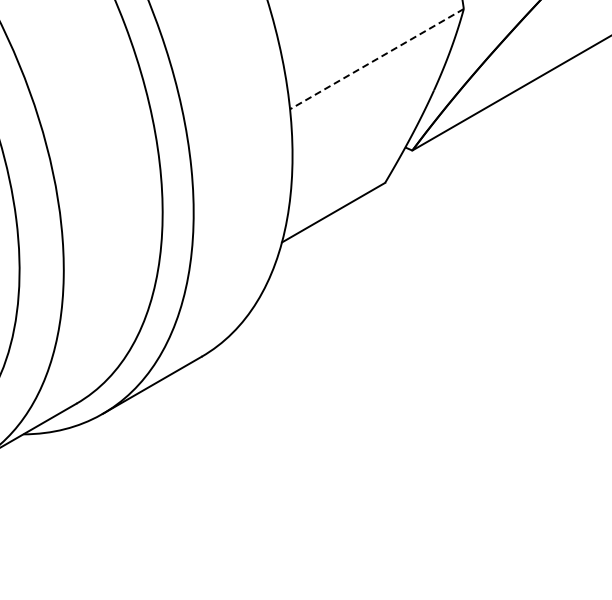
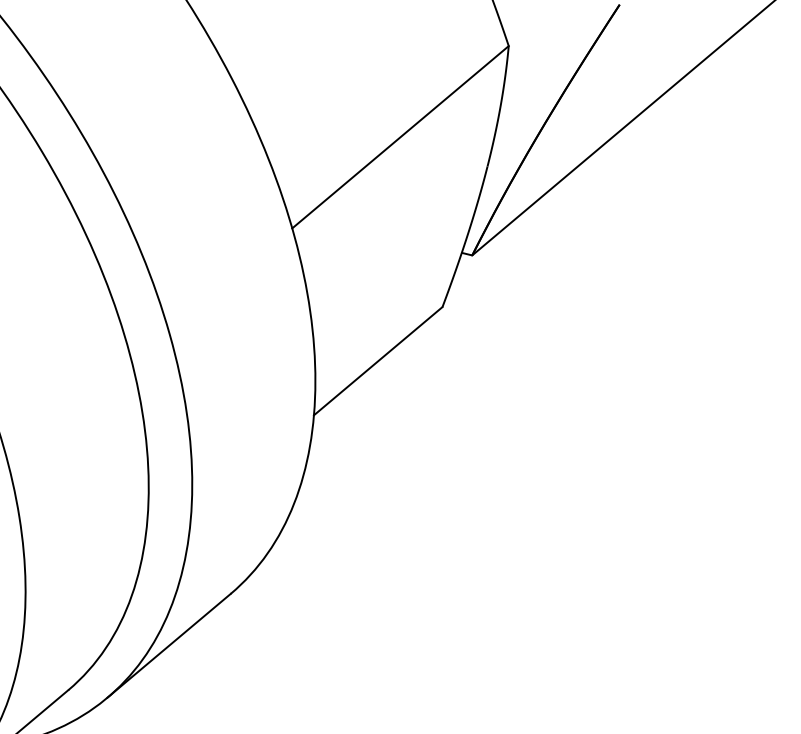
line: (376, 59) -> (399, 137), dashed -> solid

